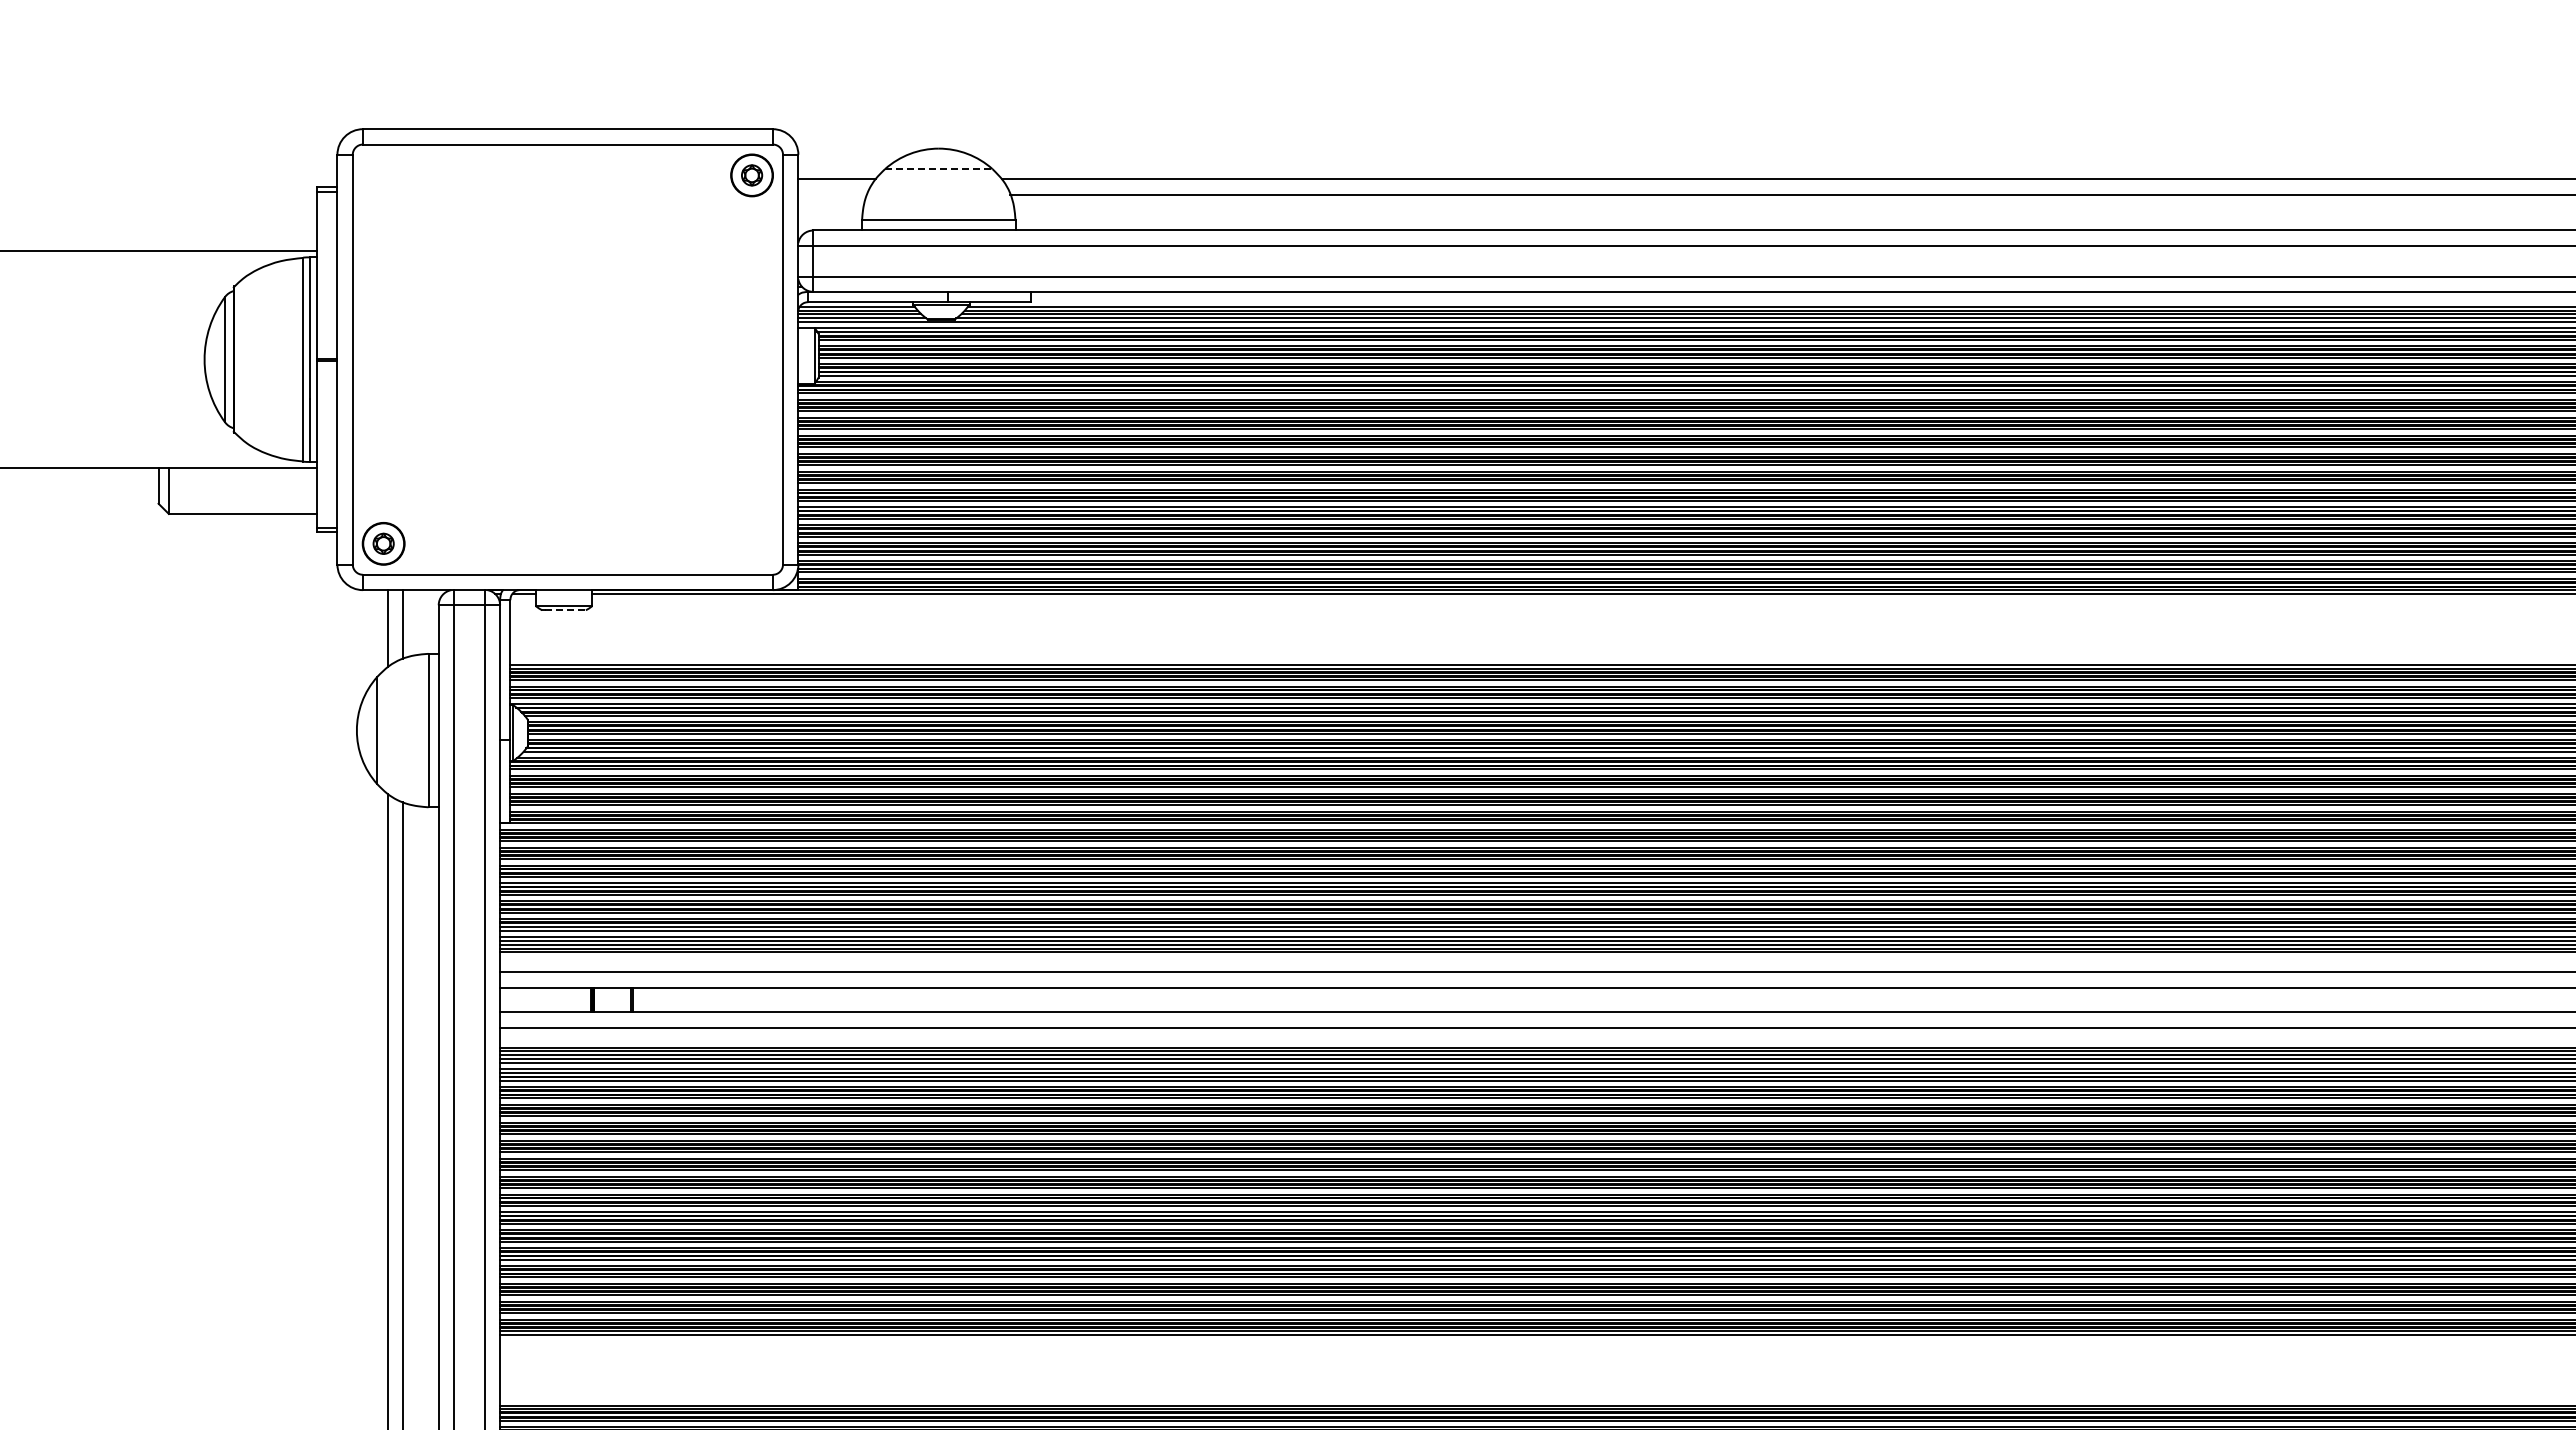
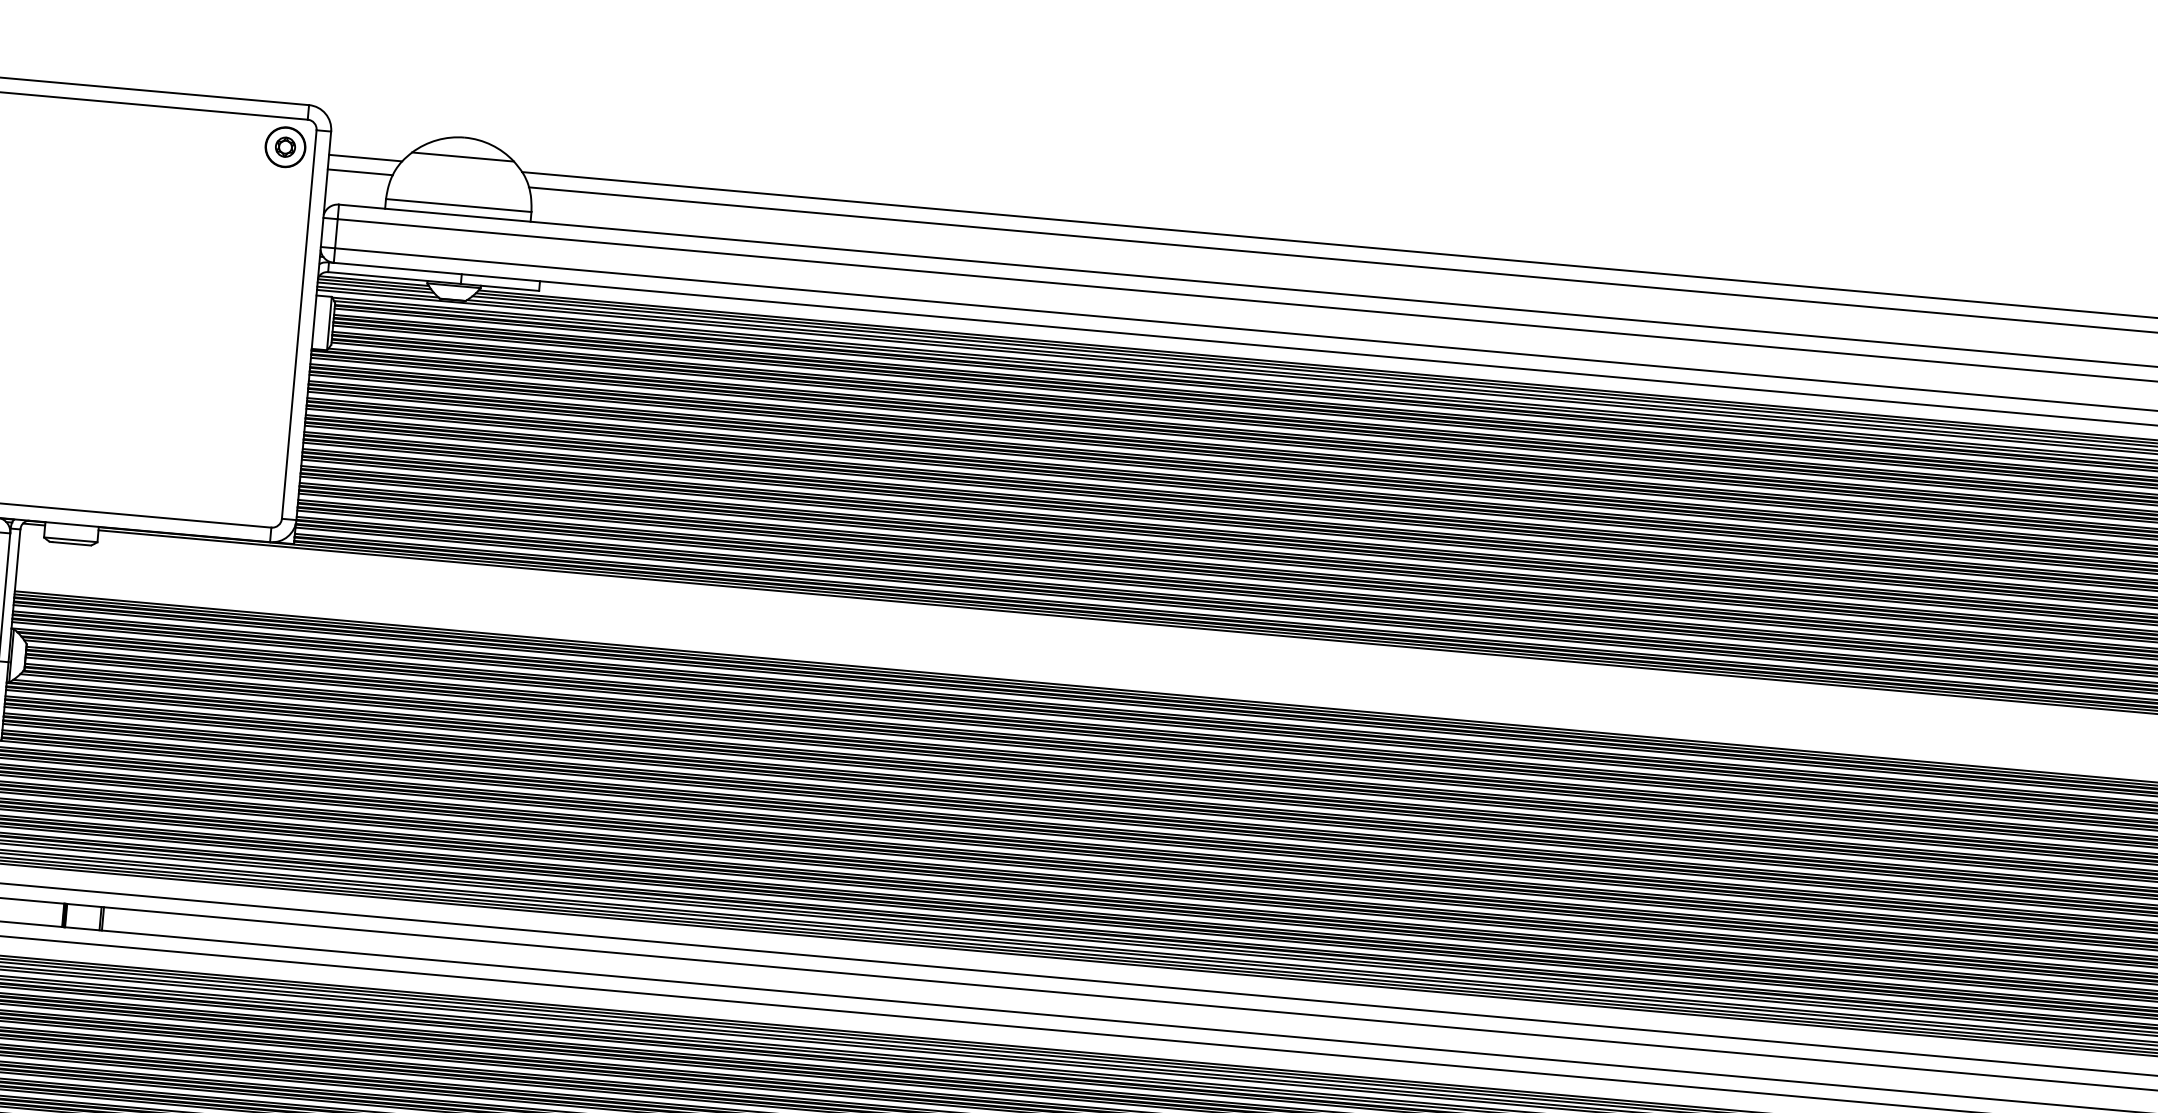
line: (938, 169) -> (462, 157), dashed -> solid
line: (832, 194) -> (360, 172), added
line: (566, 610) -> (72, 544), dashed -> solid

